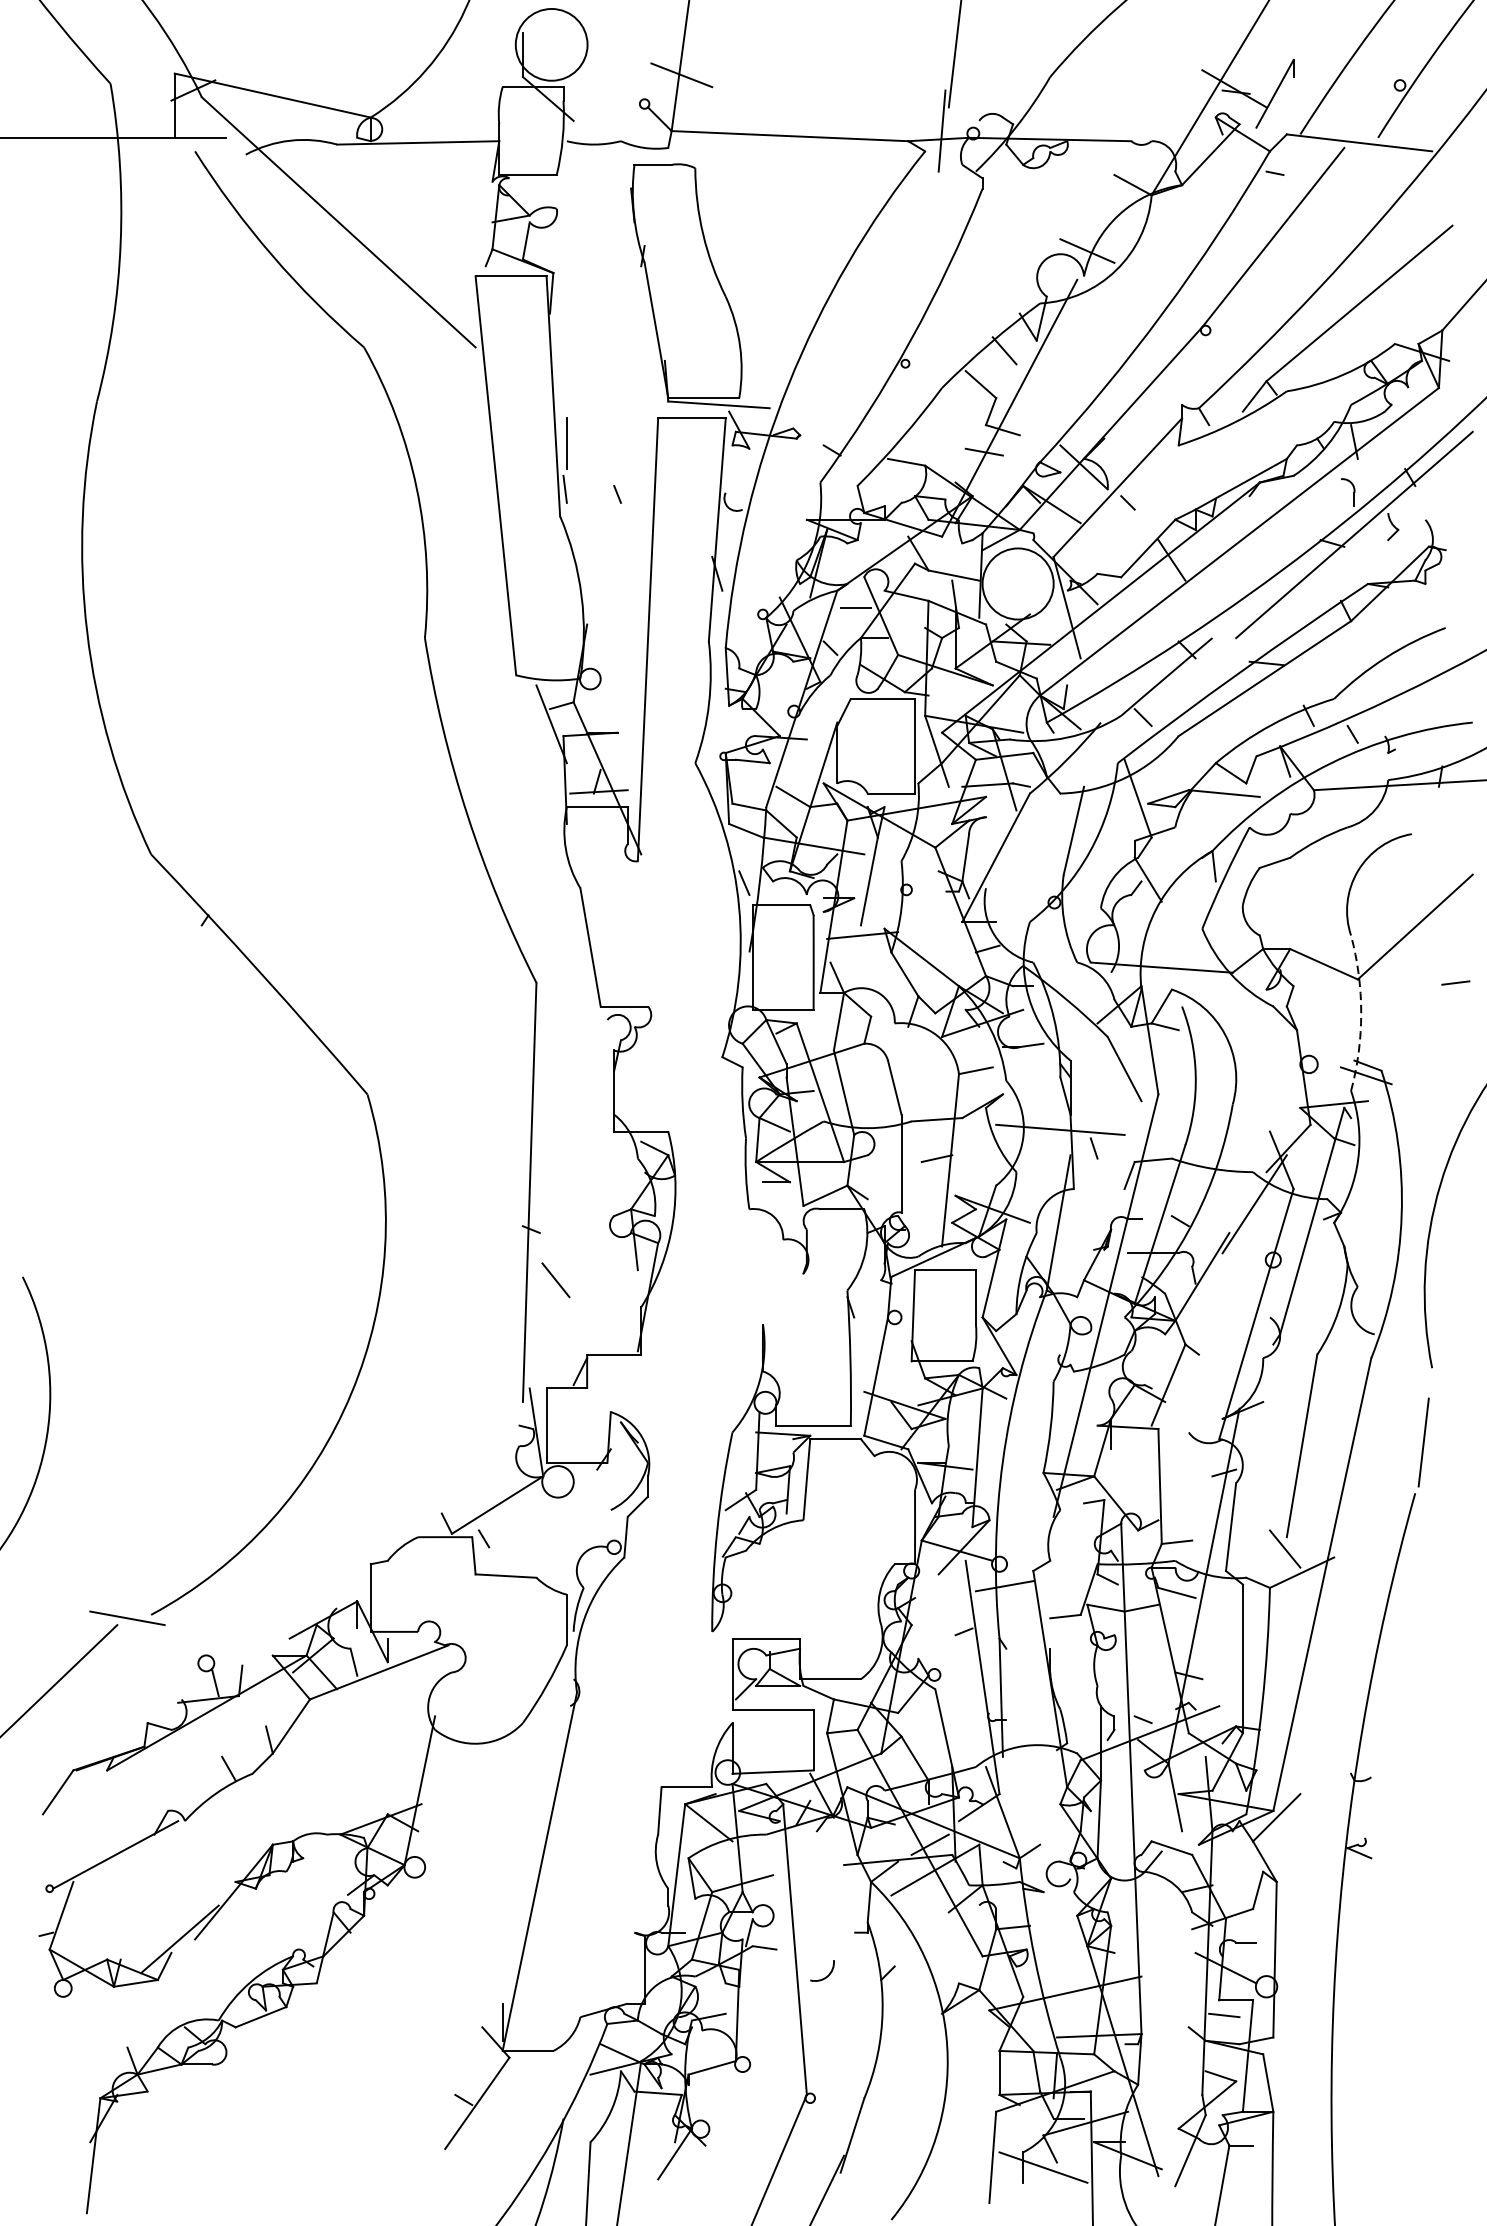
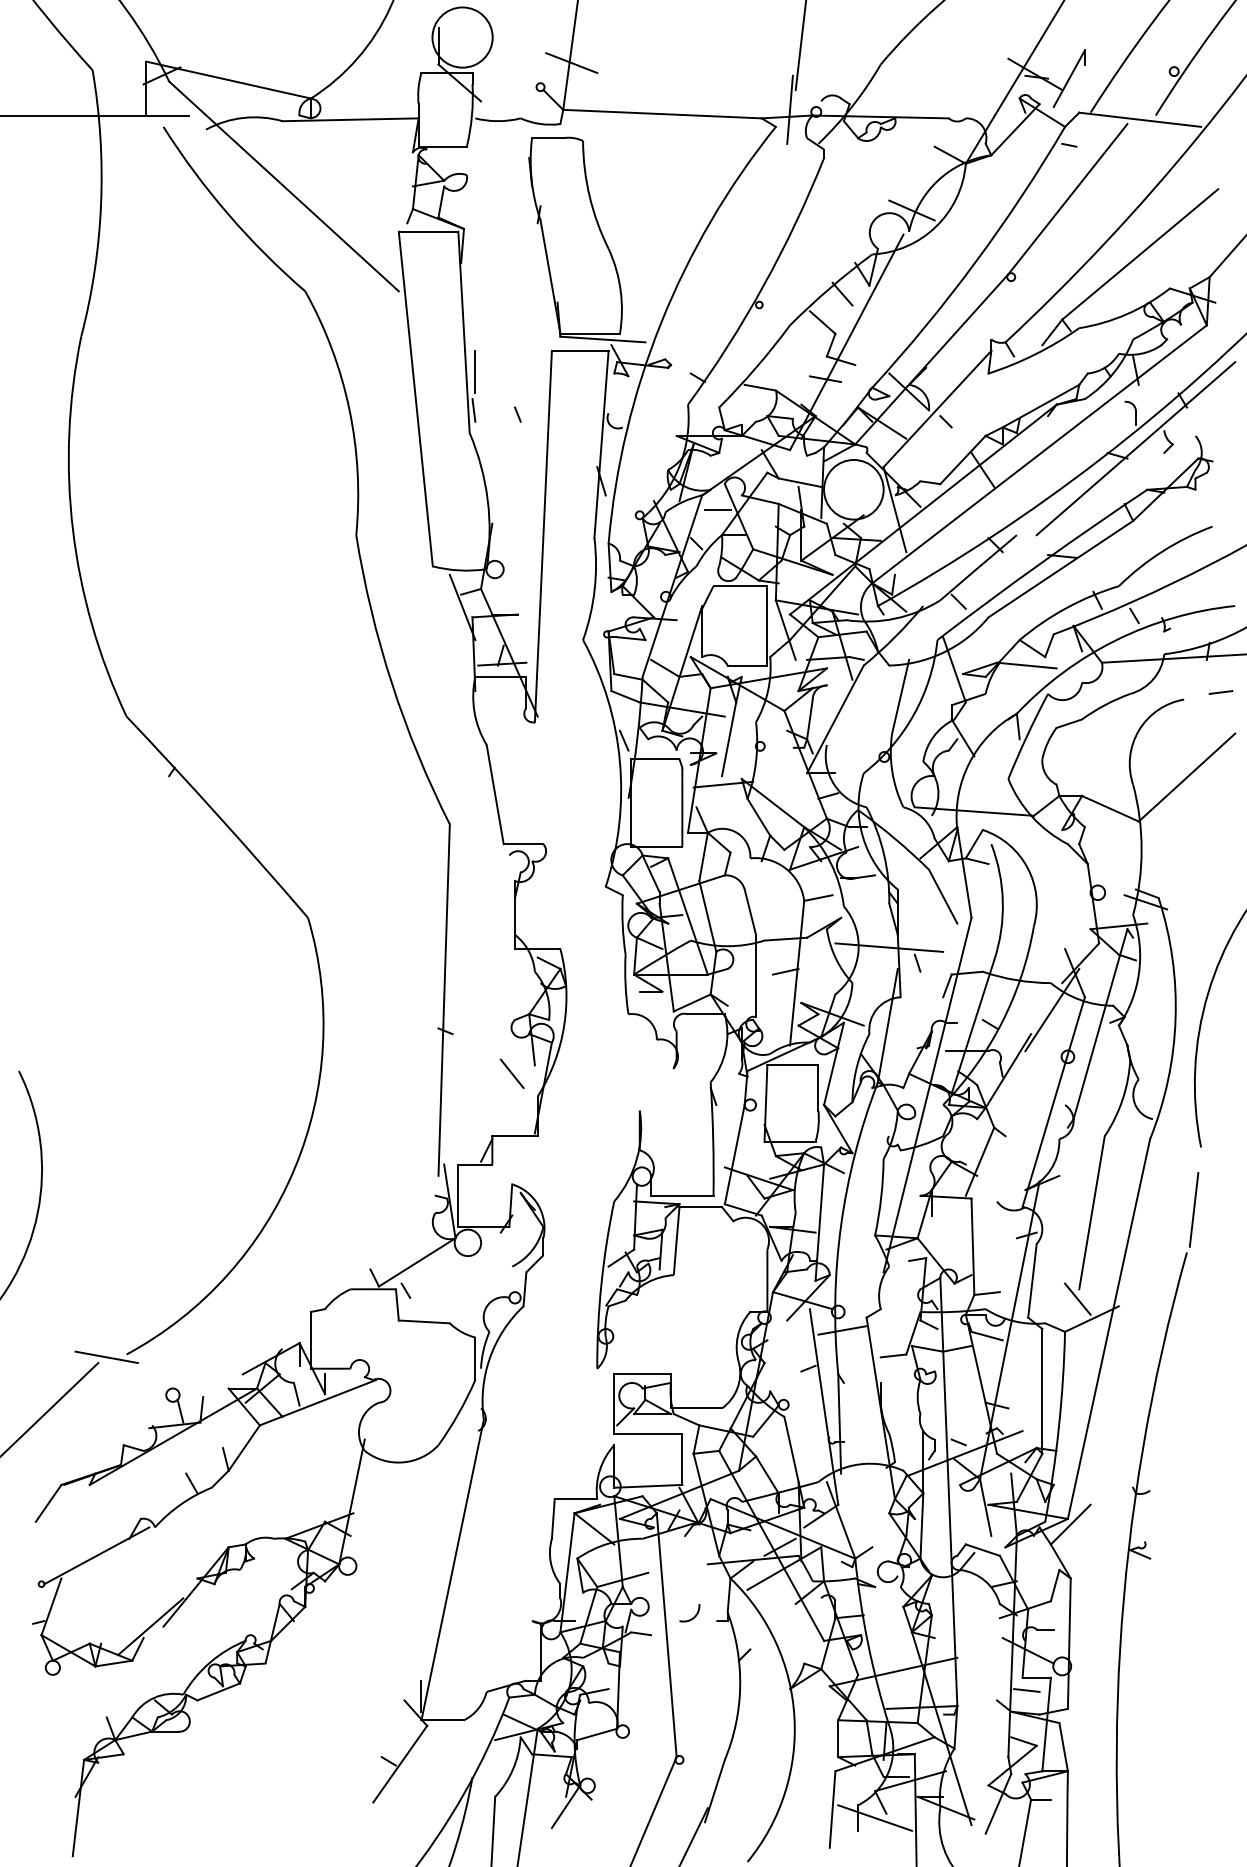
line: (1455, 983) -> (1220, 692), moved
arc: (1361, 1012) -> (1141, 849), dashed -> solid
line: (555, 1279) -> (511, 1073), moved
arc: (826, 1974) -> (693, 1616), moved

